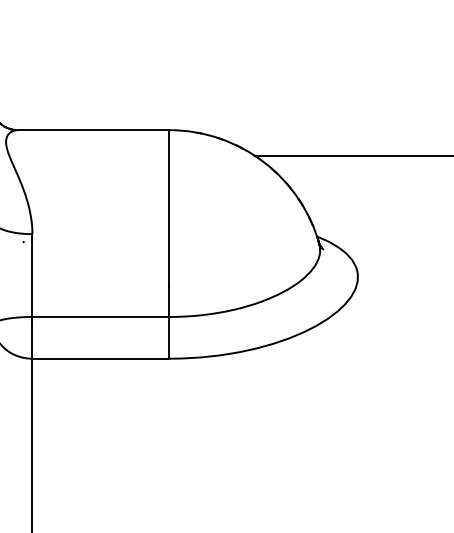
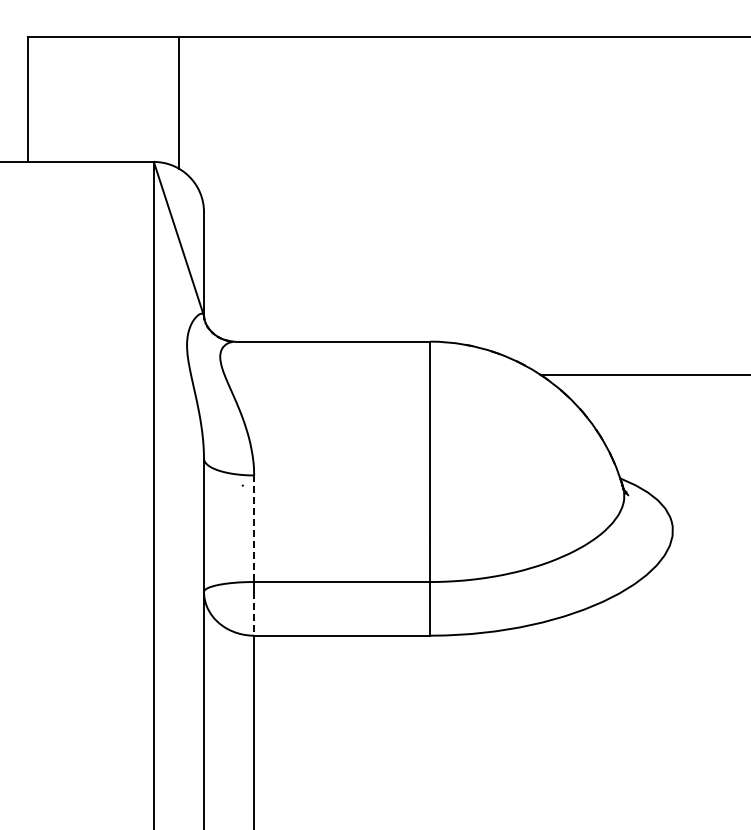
line: (32, 276) -> (254, 529), solid -> dashed
line: (32, 341) -> (254, 613), solid -> dashed

